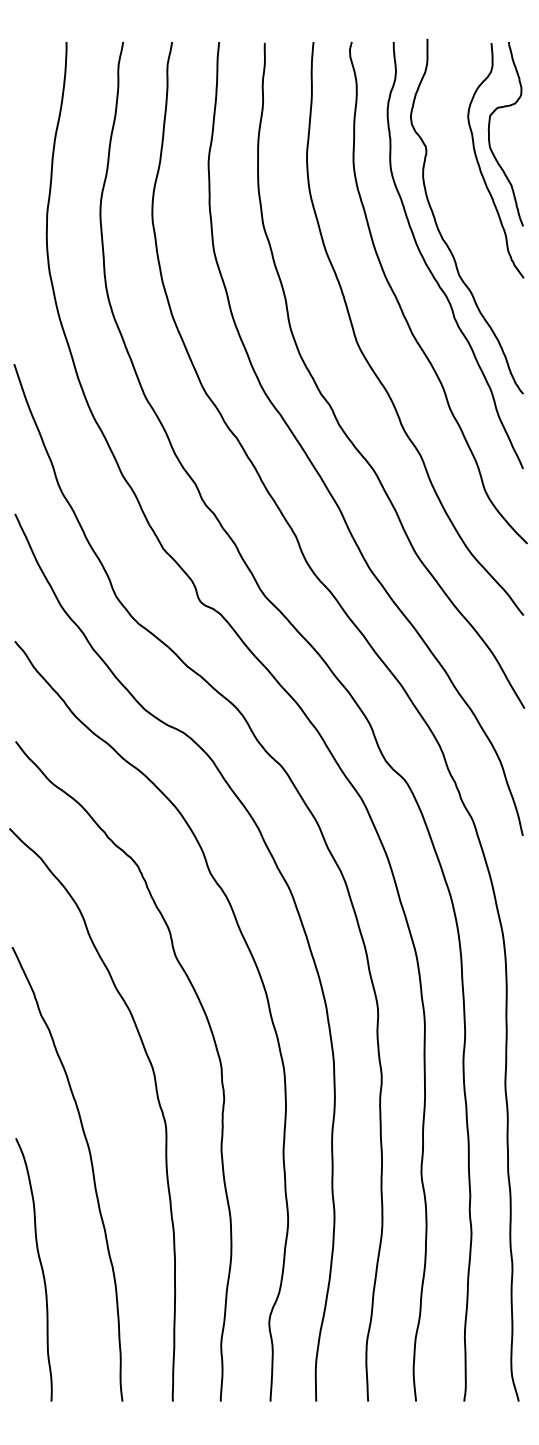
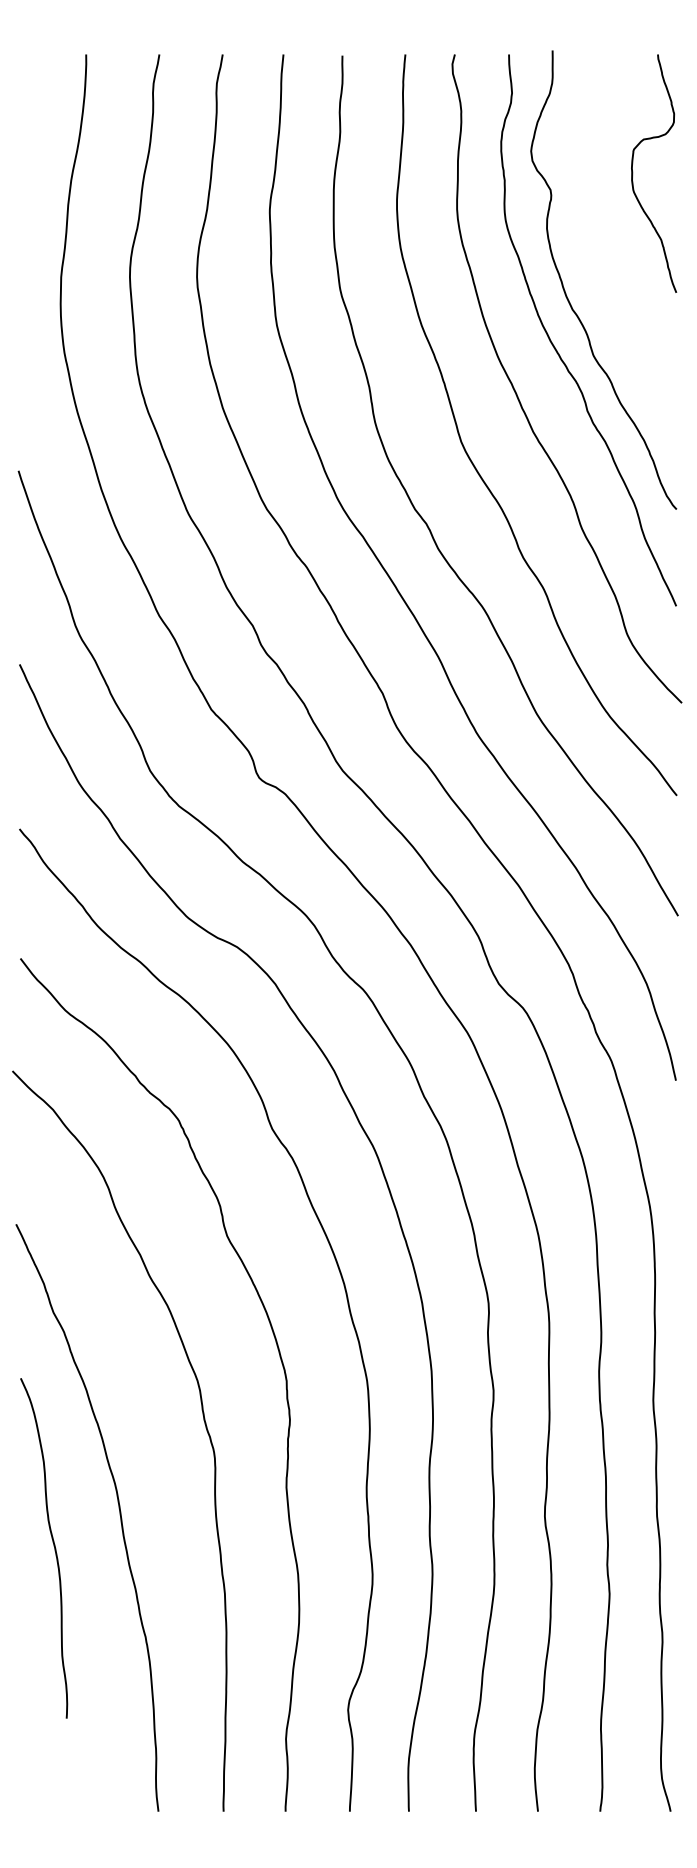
curve: (480, 166) -> (621, 215), removed
curve: (40, 1266) -> (52, 1544), moved

